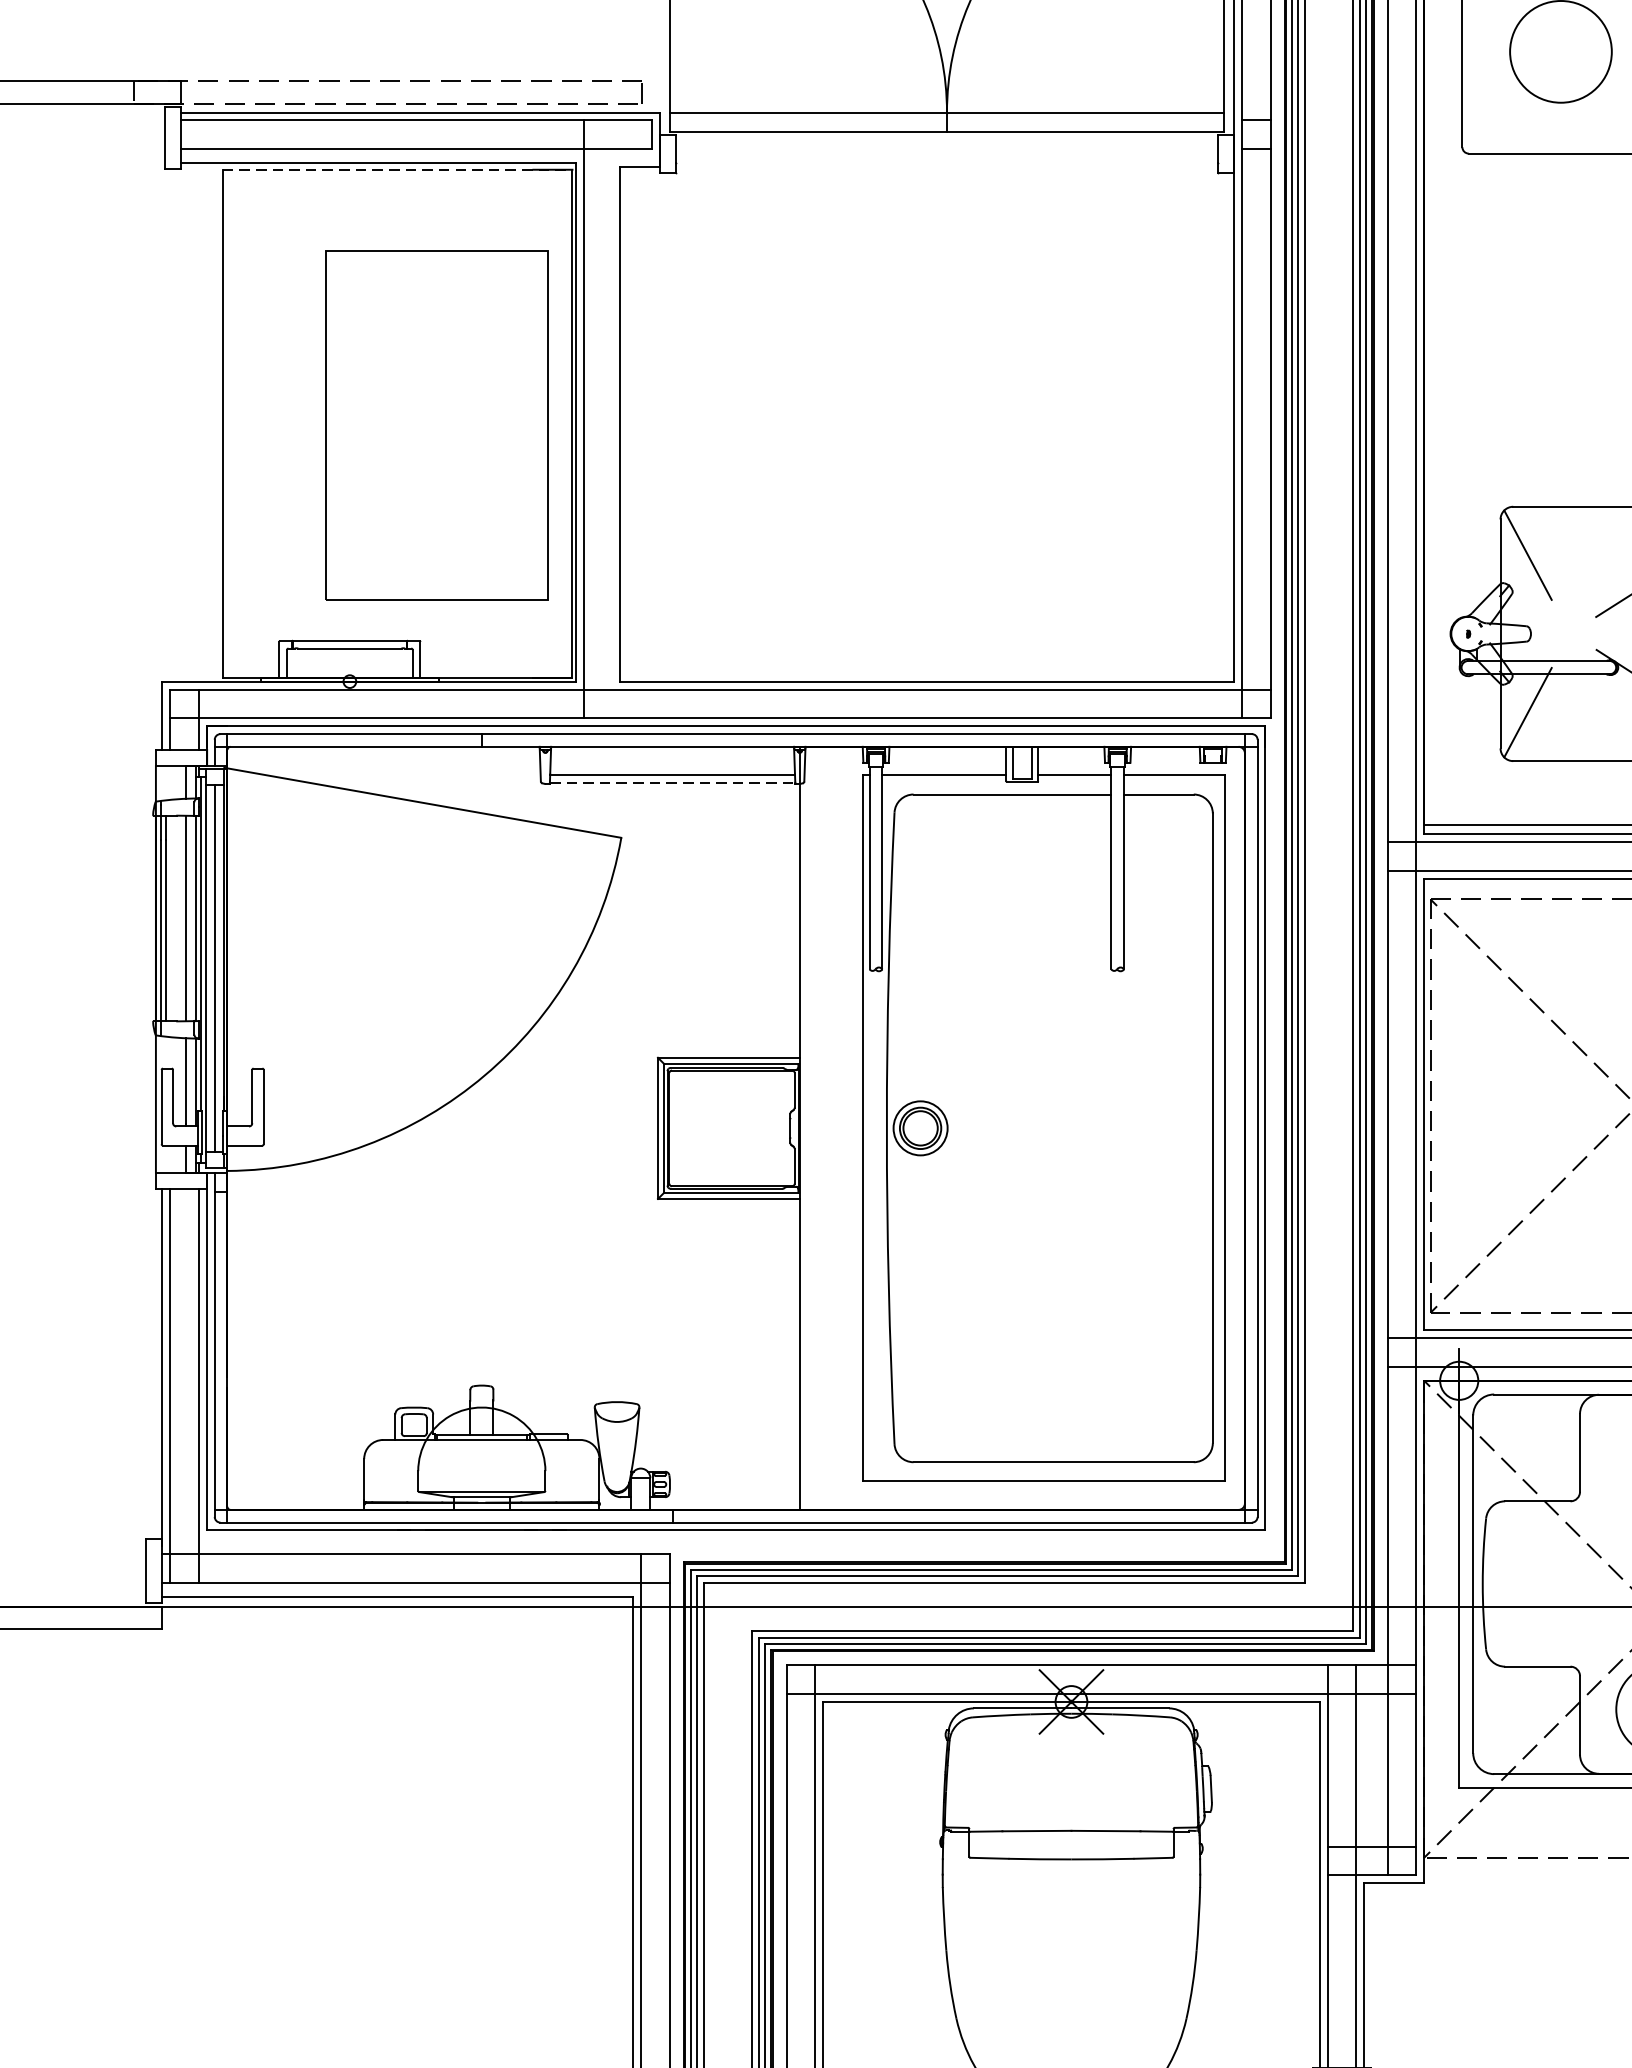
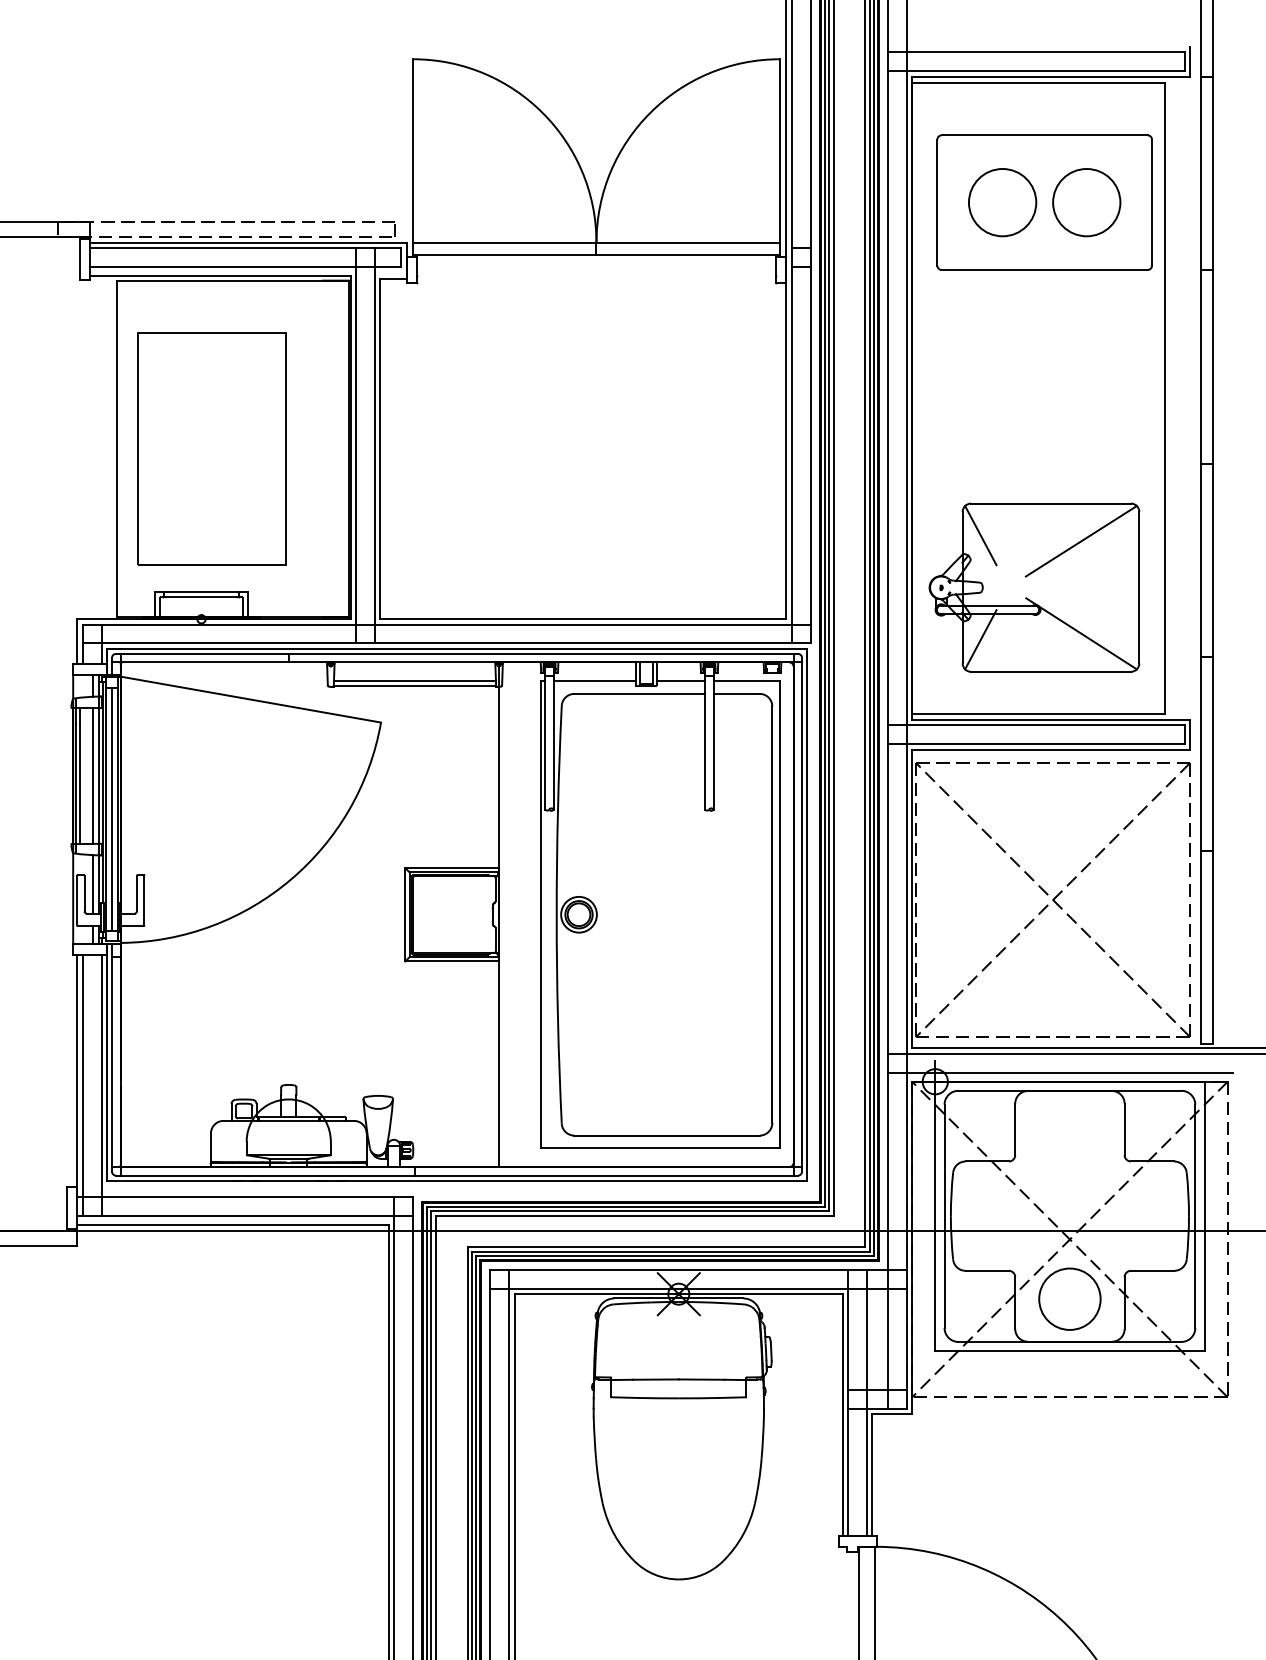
line: (398, 169) -> (233, 280), dashed -> solid
line: (612, 418) -> (375, 445), added
part: (436, 425) -> (211, 448), moved
line: (673, 783) -> (415, 686), dashed -> solid

